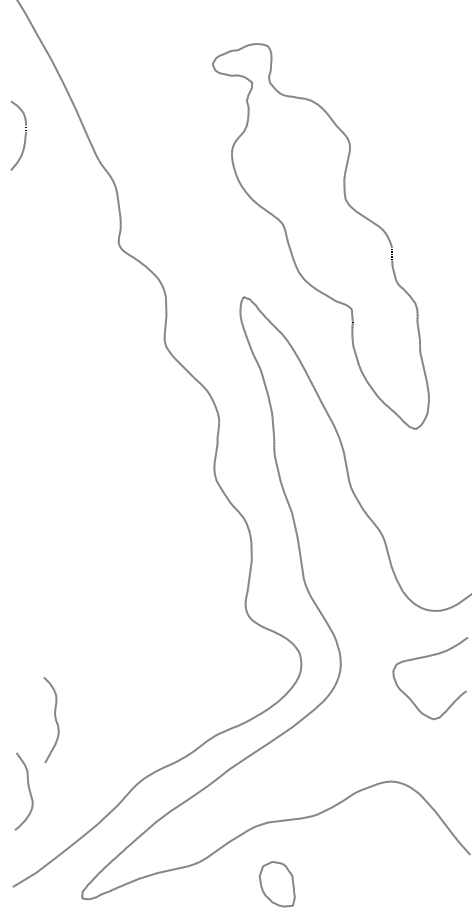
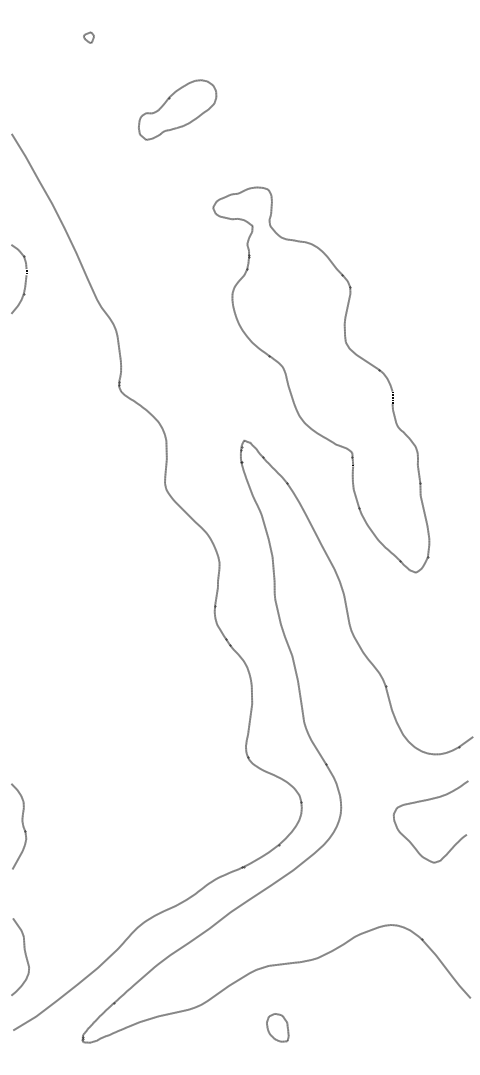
curve: (55, 720) -> (22, 826), moved
curve: (28, 789) -> (24, 954), moved
part: (277, 884) -> (277, 1027), size x0.62

